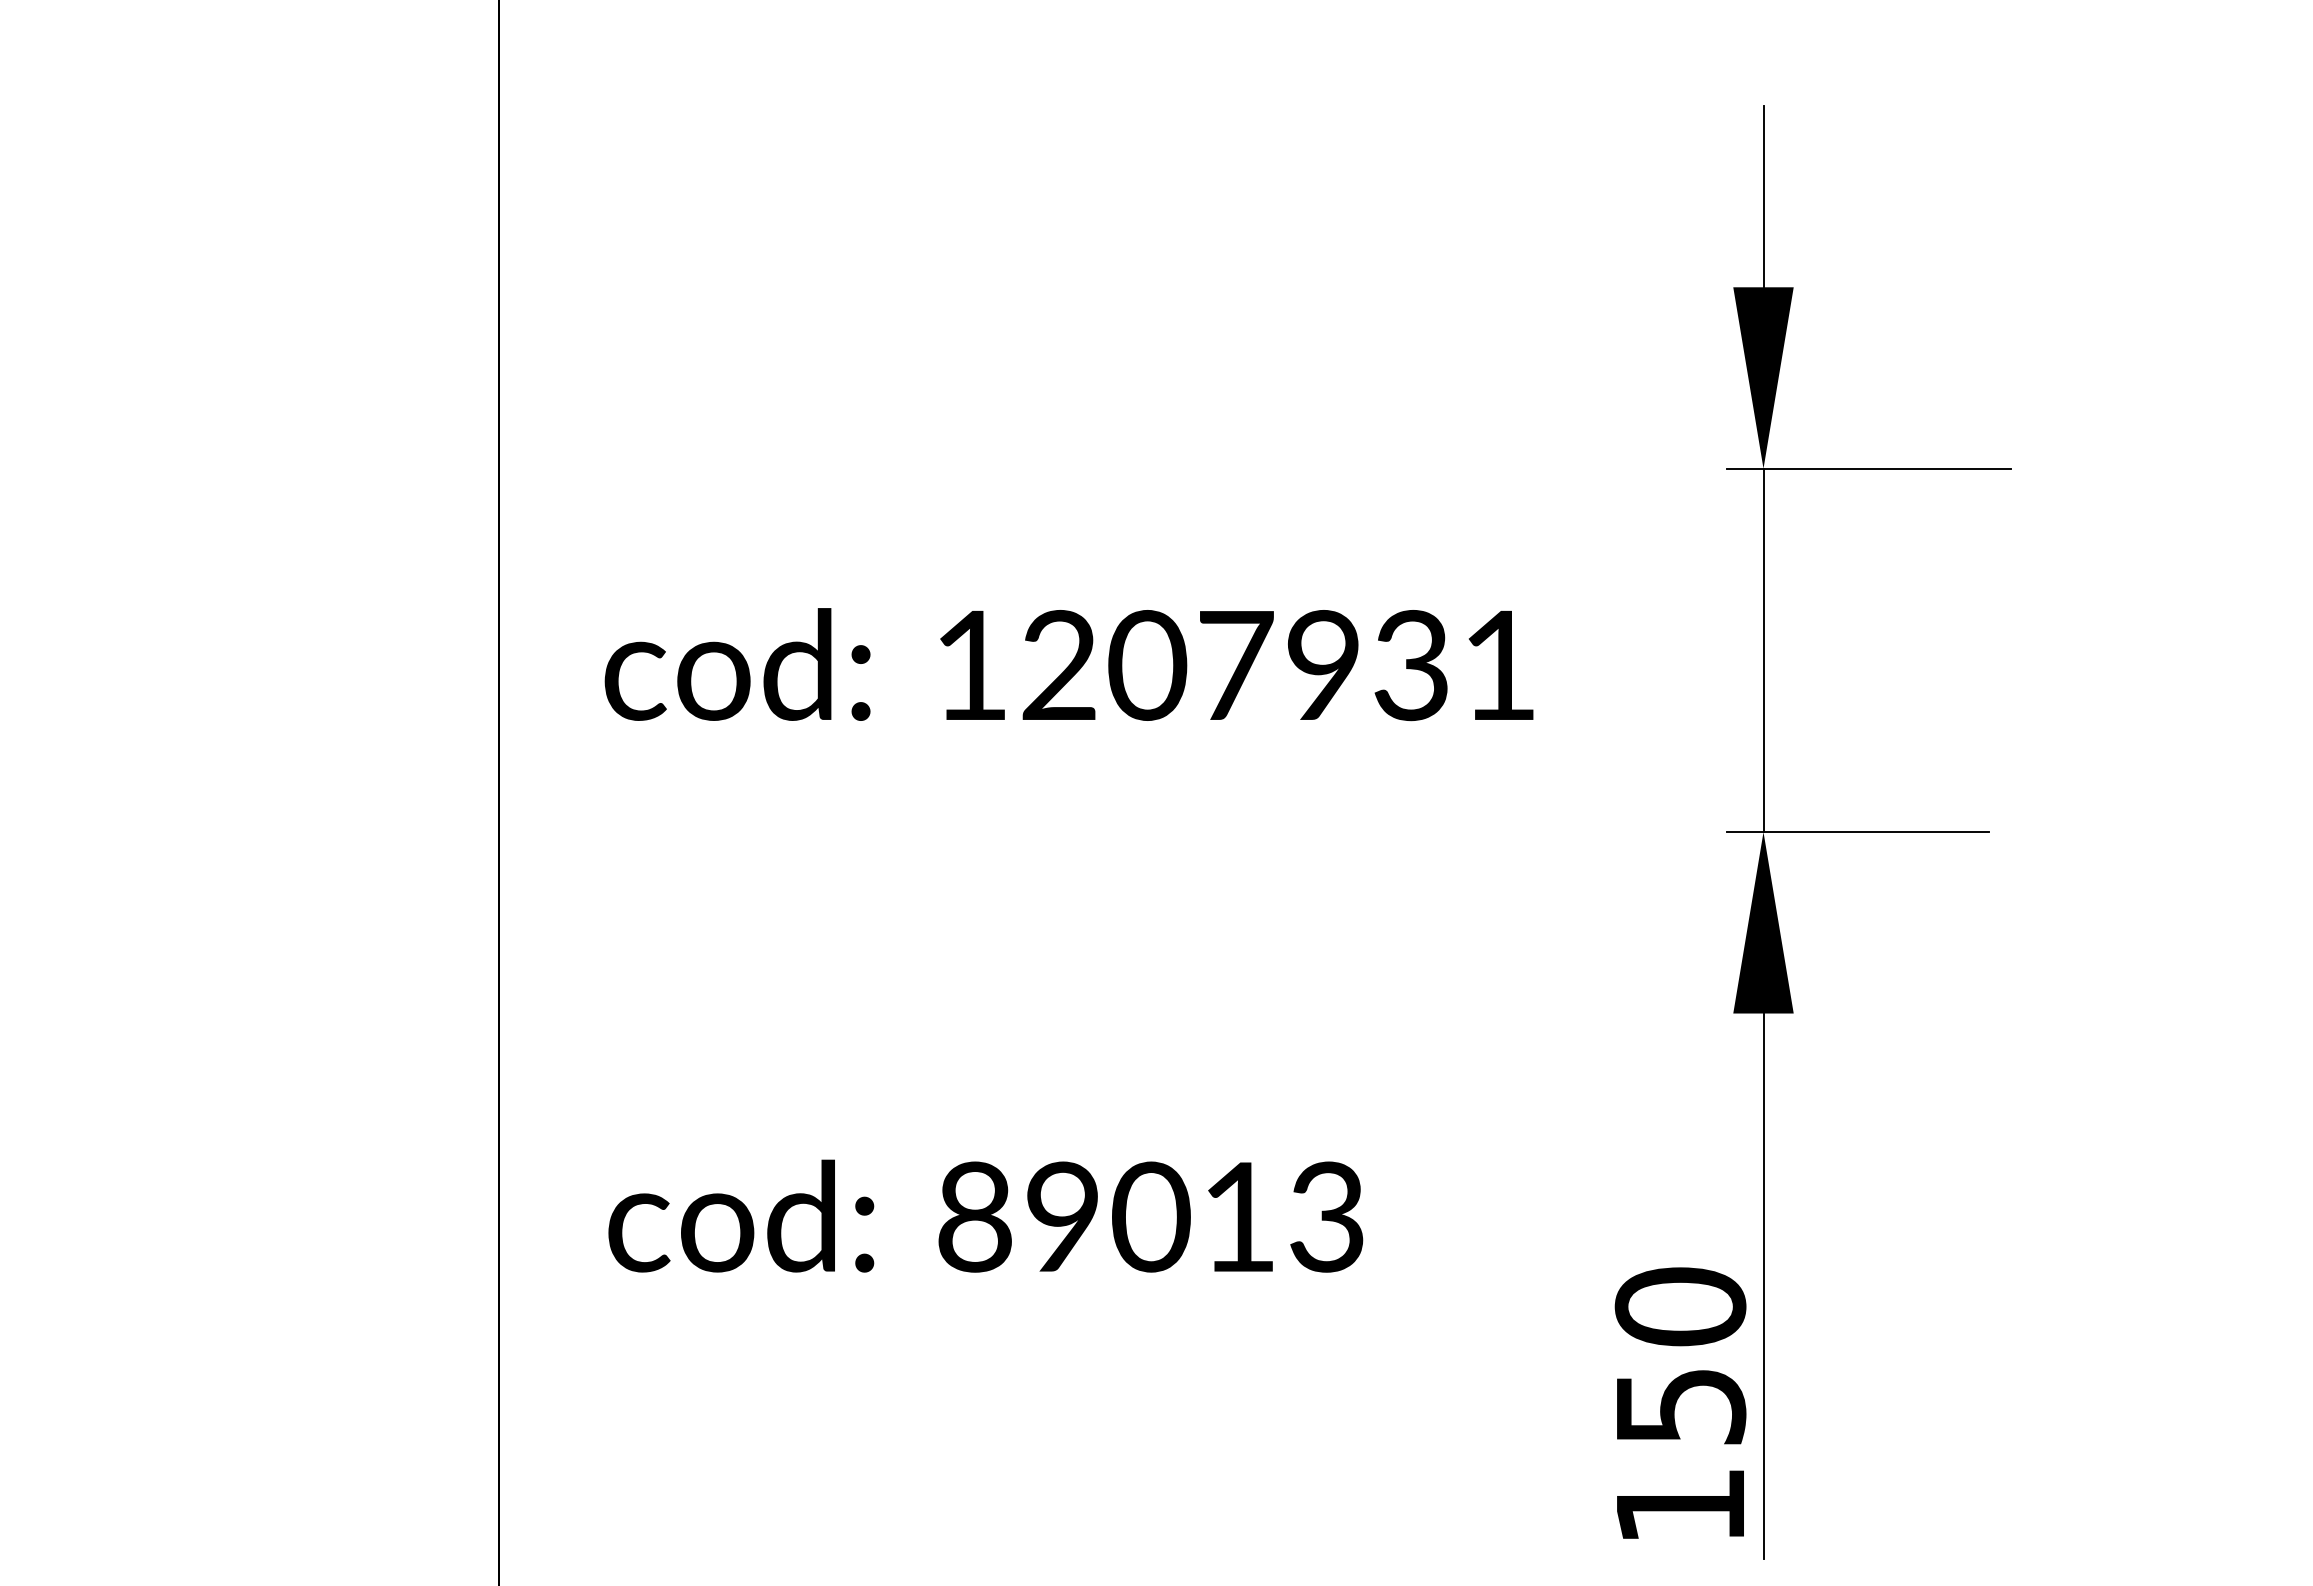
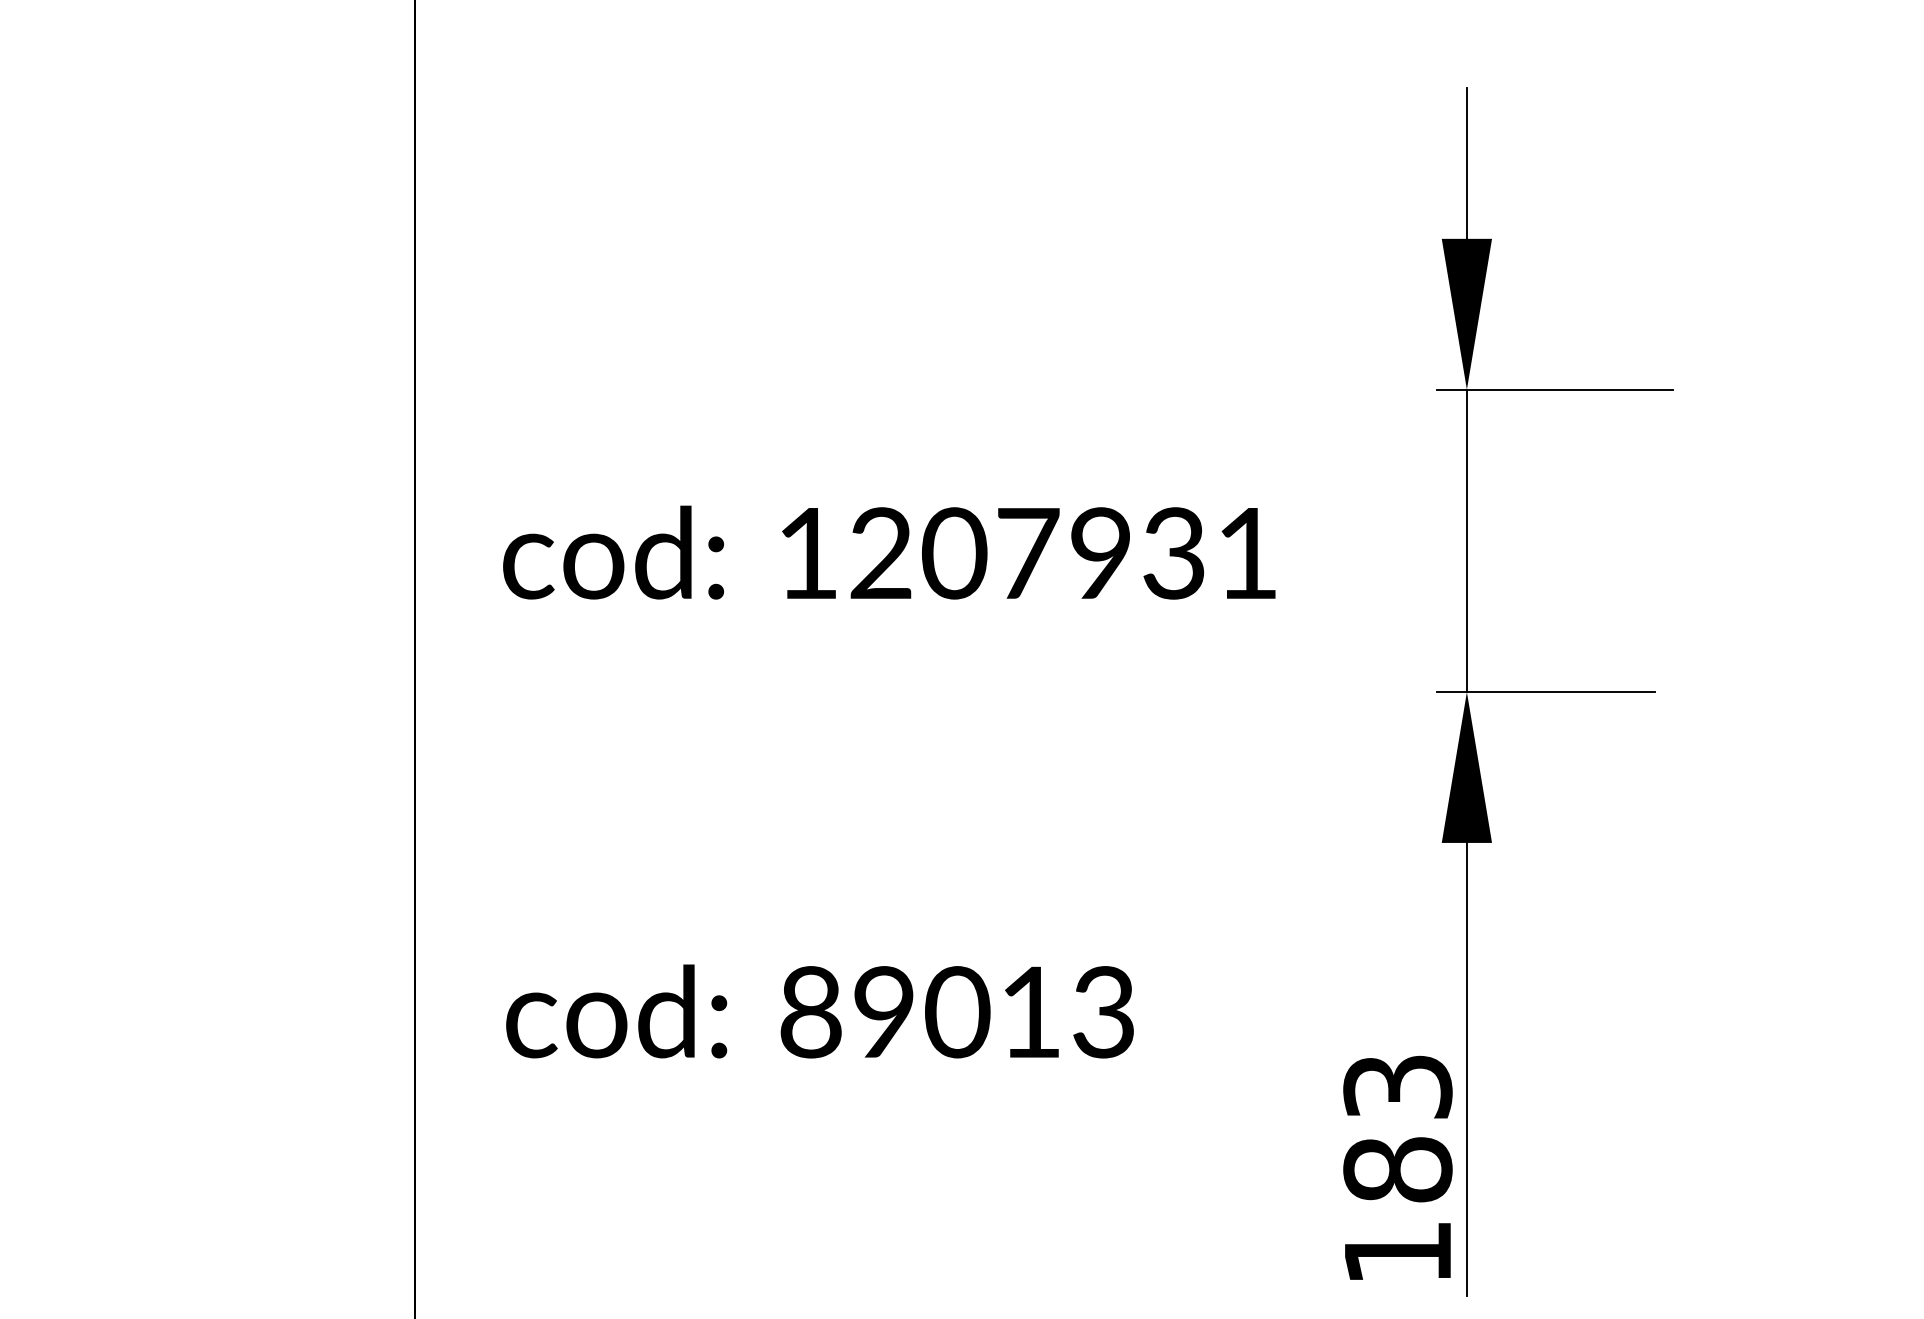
text: (1680, 1356) -> (1397, 1128), 150 -> 183

